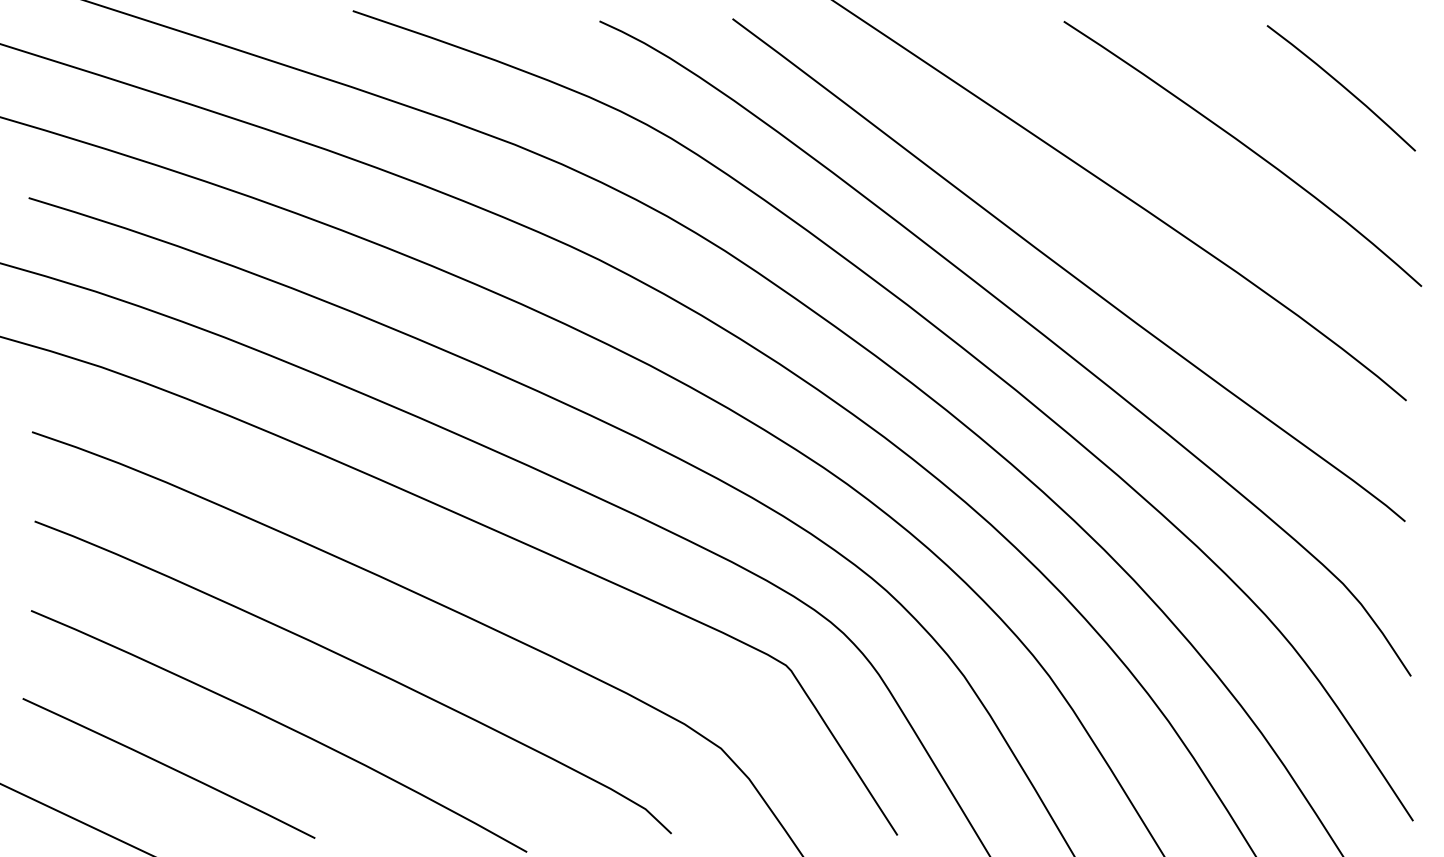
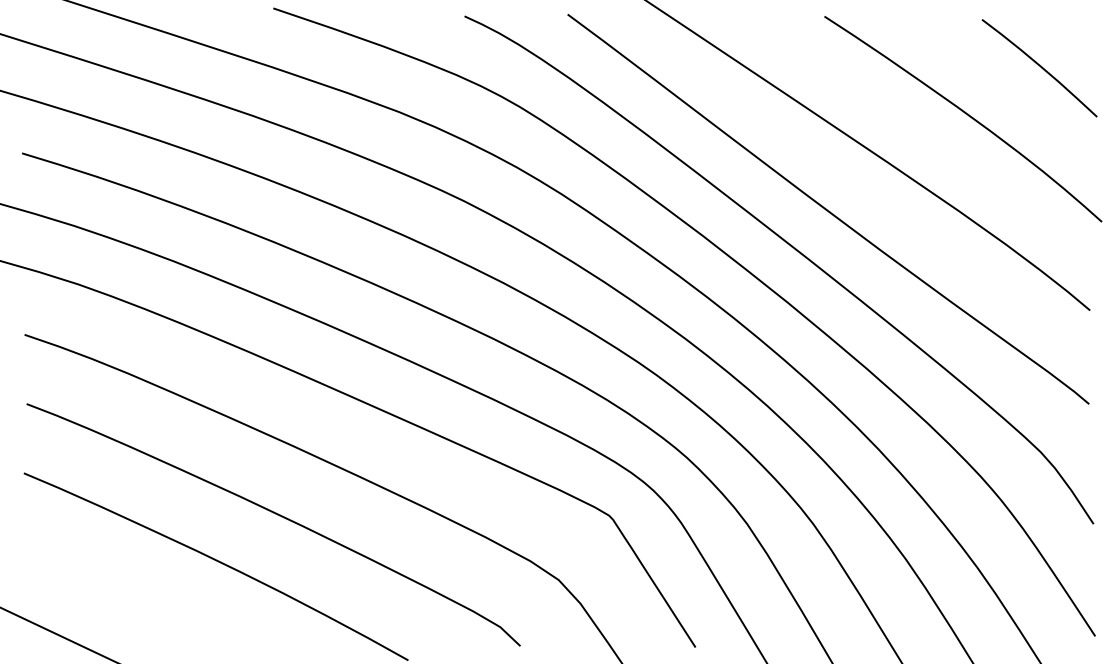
curve: (168, 768) -> (130, 595), removed

